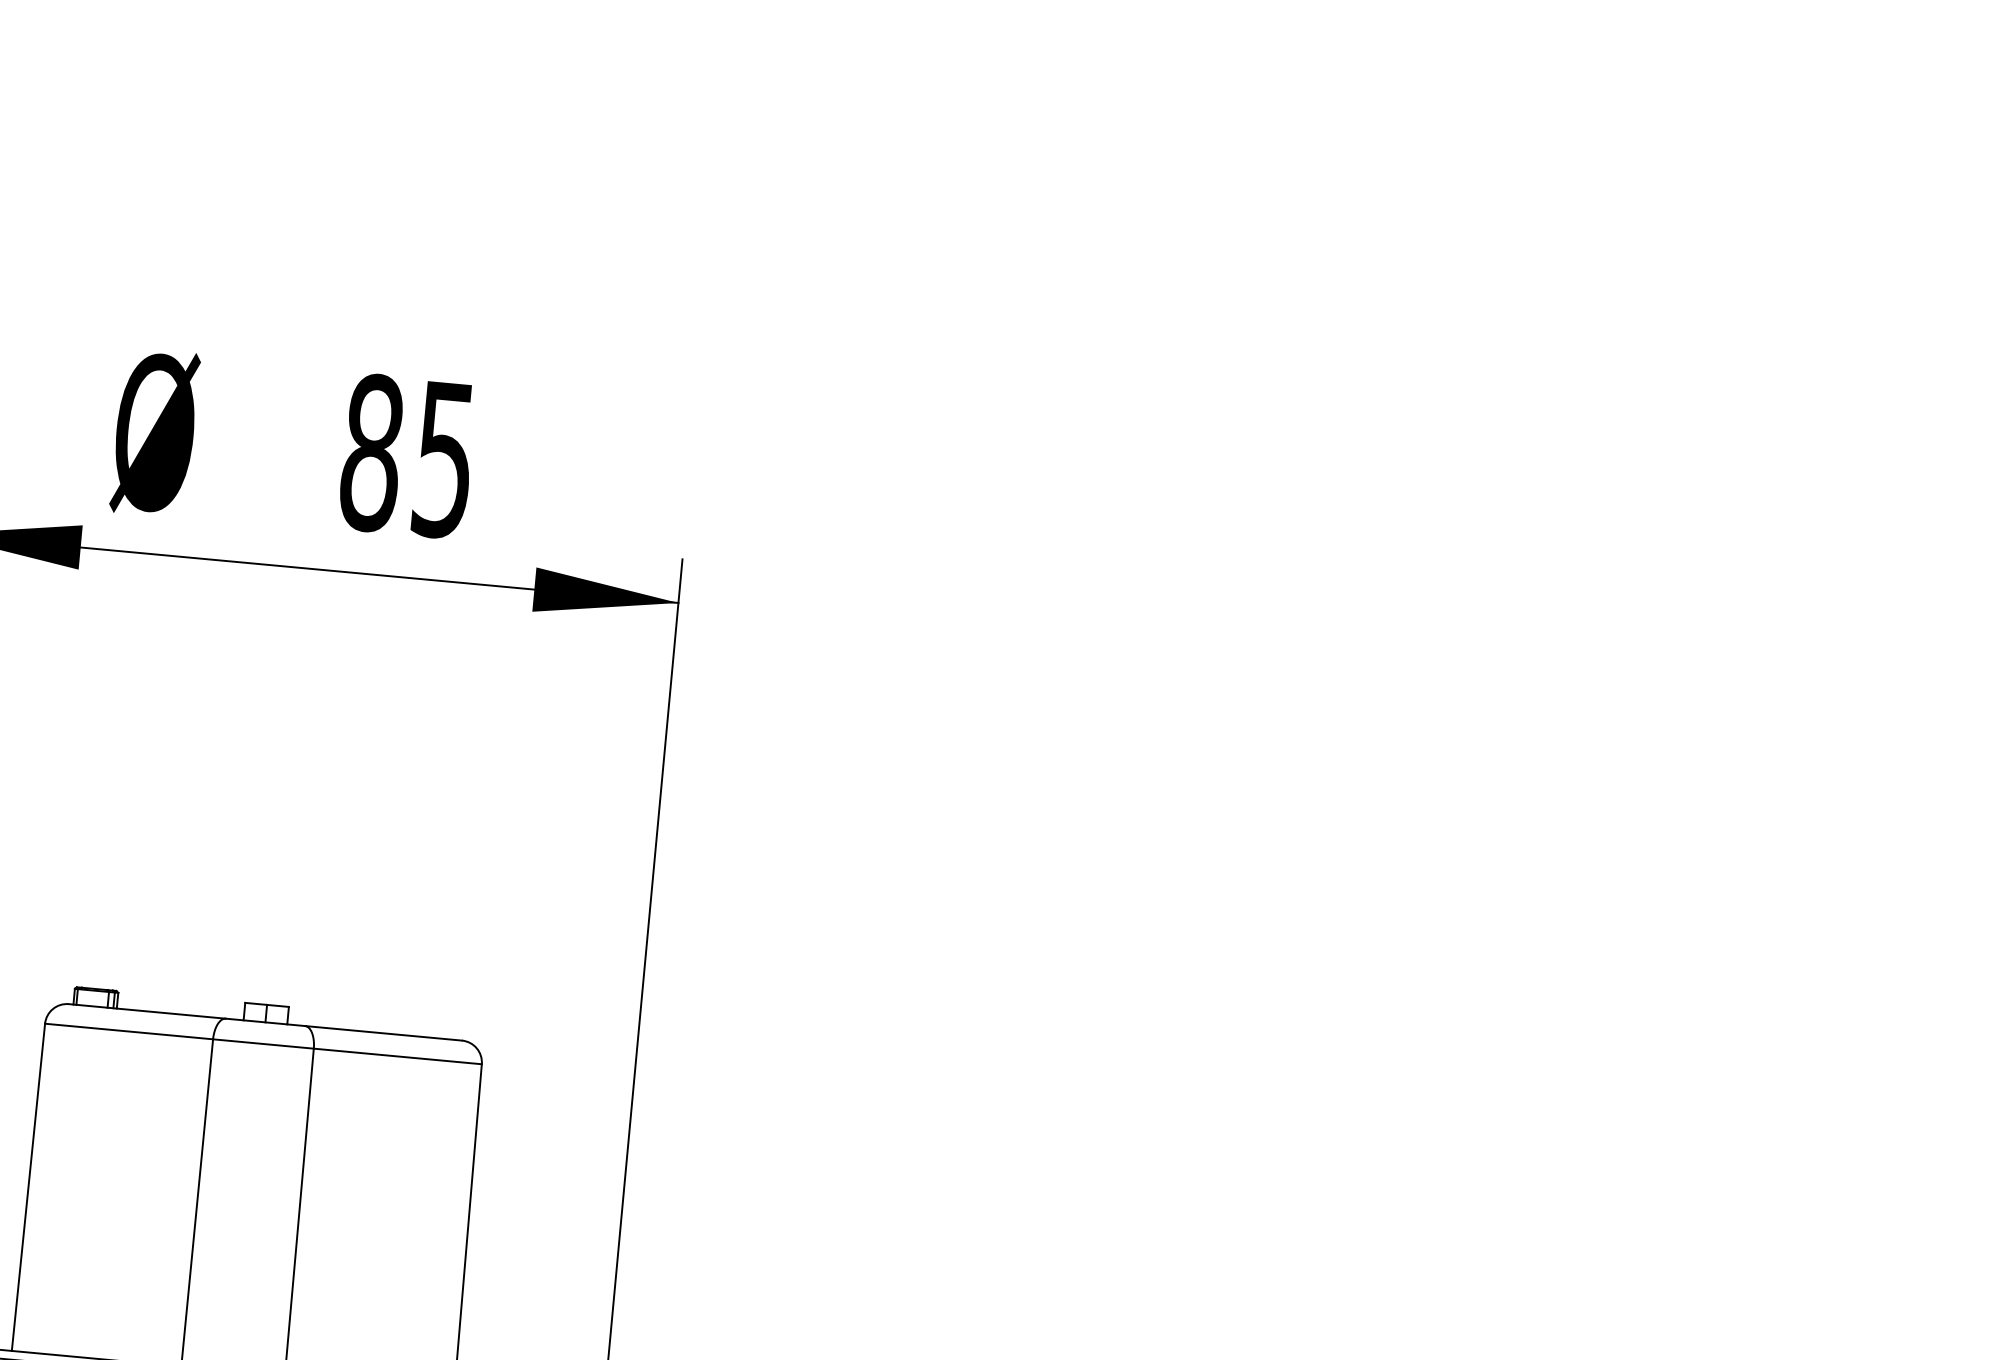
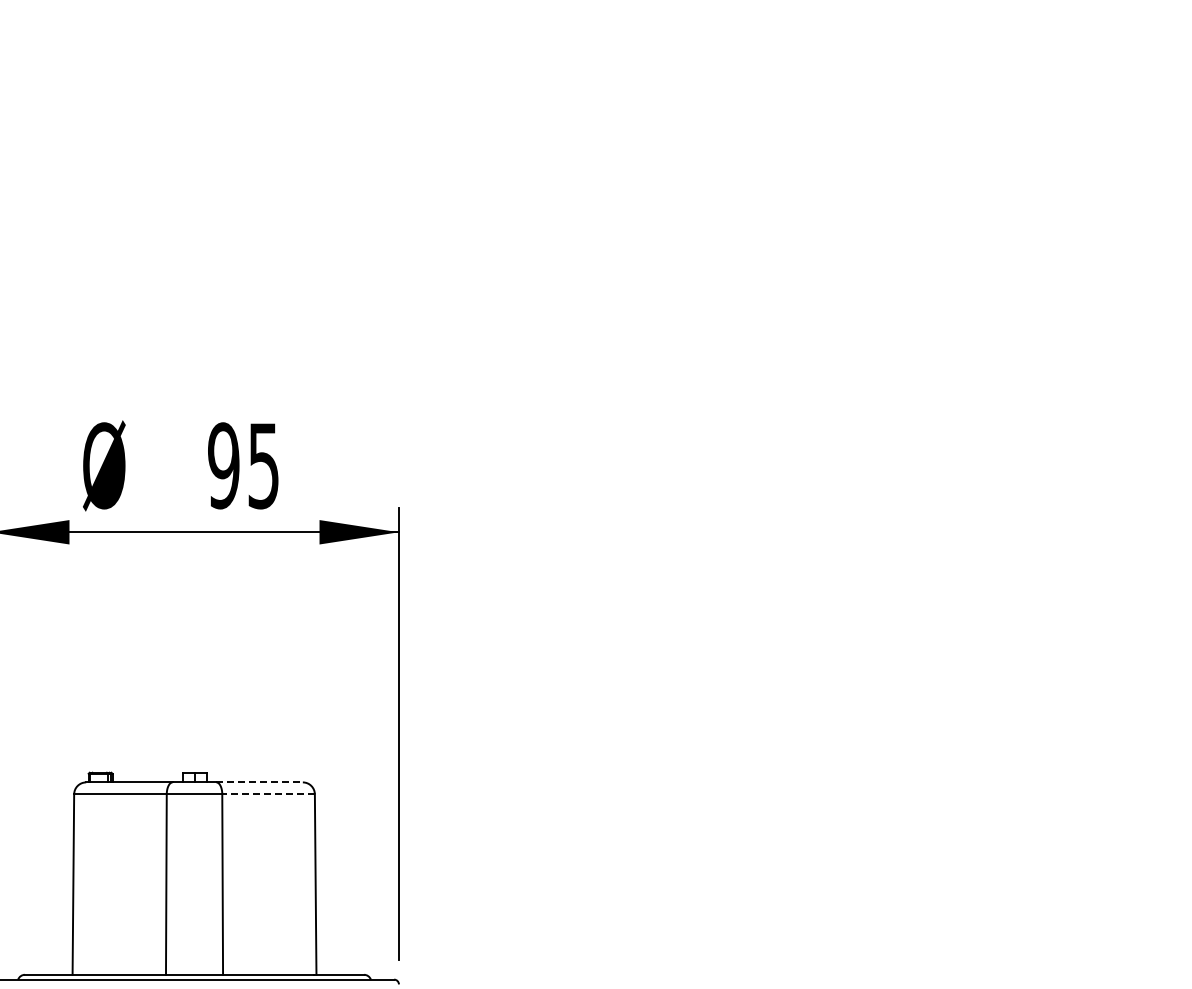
text: (371, 452) -> (223, 465), 85 -> 95
line: (385, 1033) -> (260, 782), solid -> dashed
line: (397, 1056) -> (268, 794), solid -> dashed

